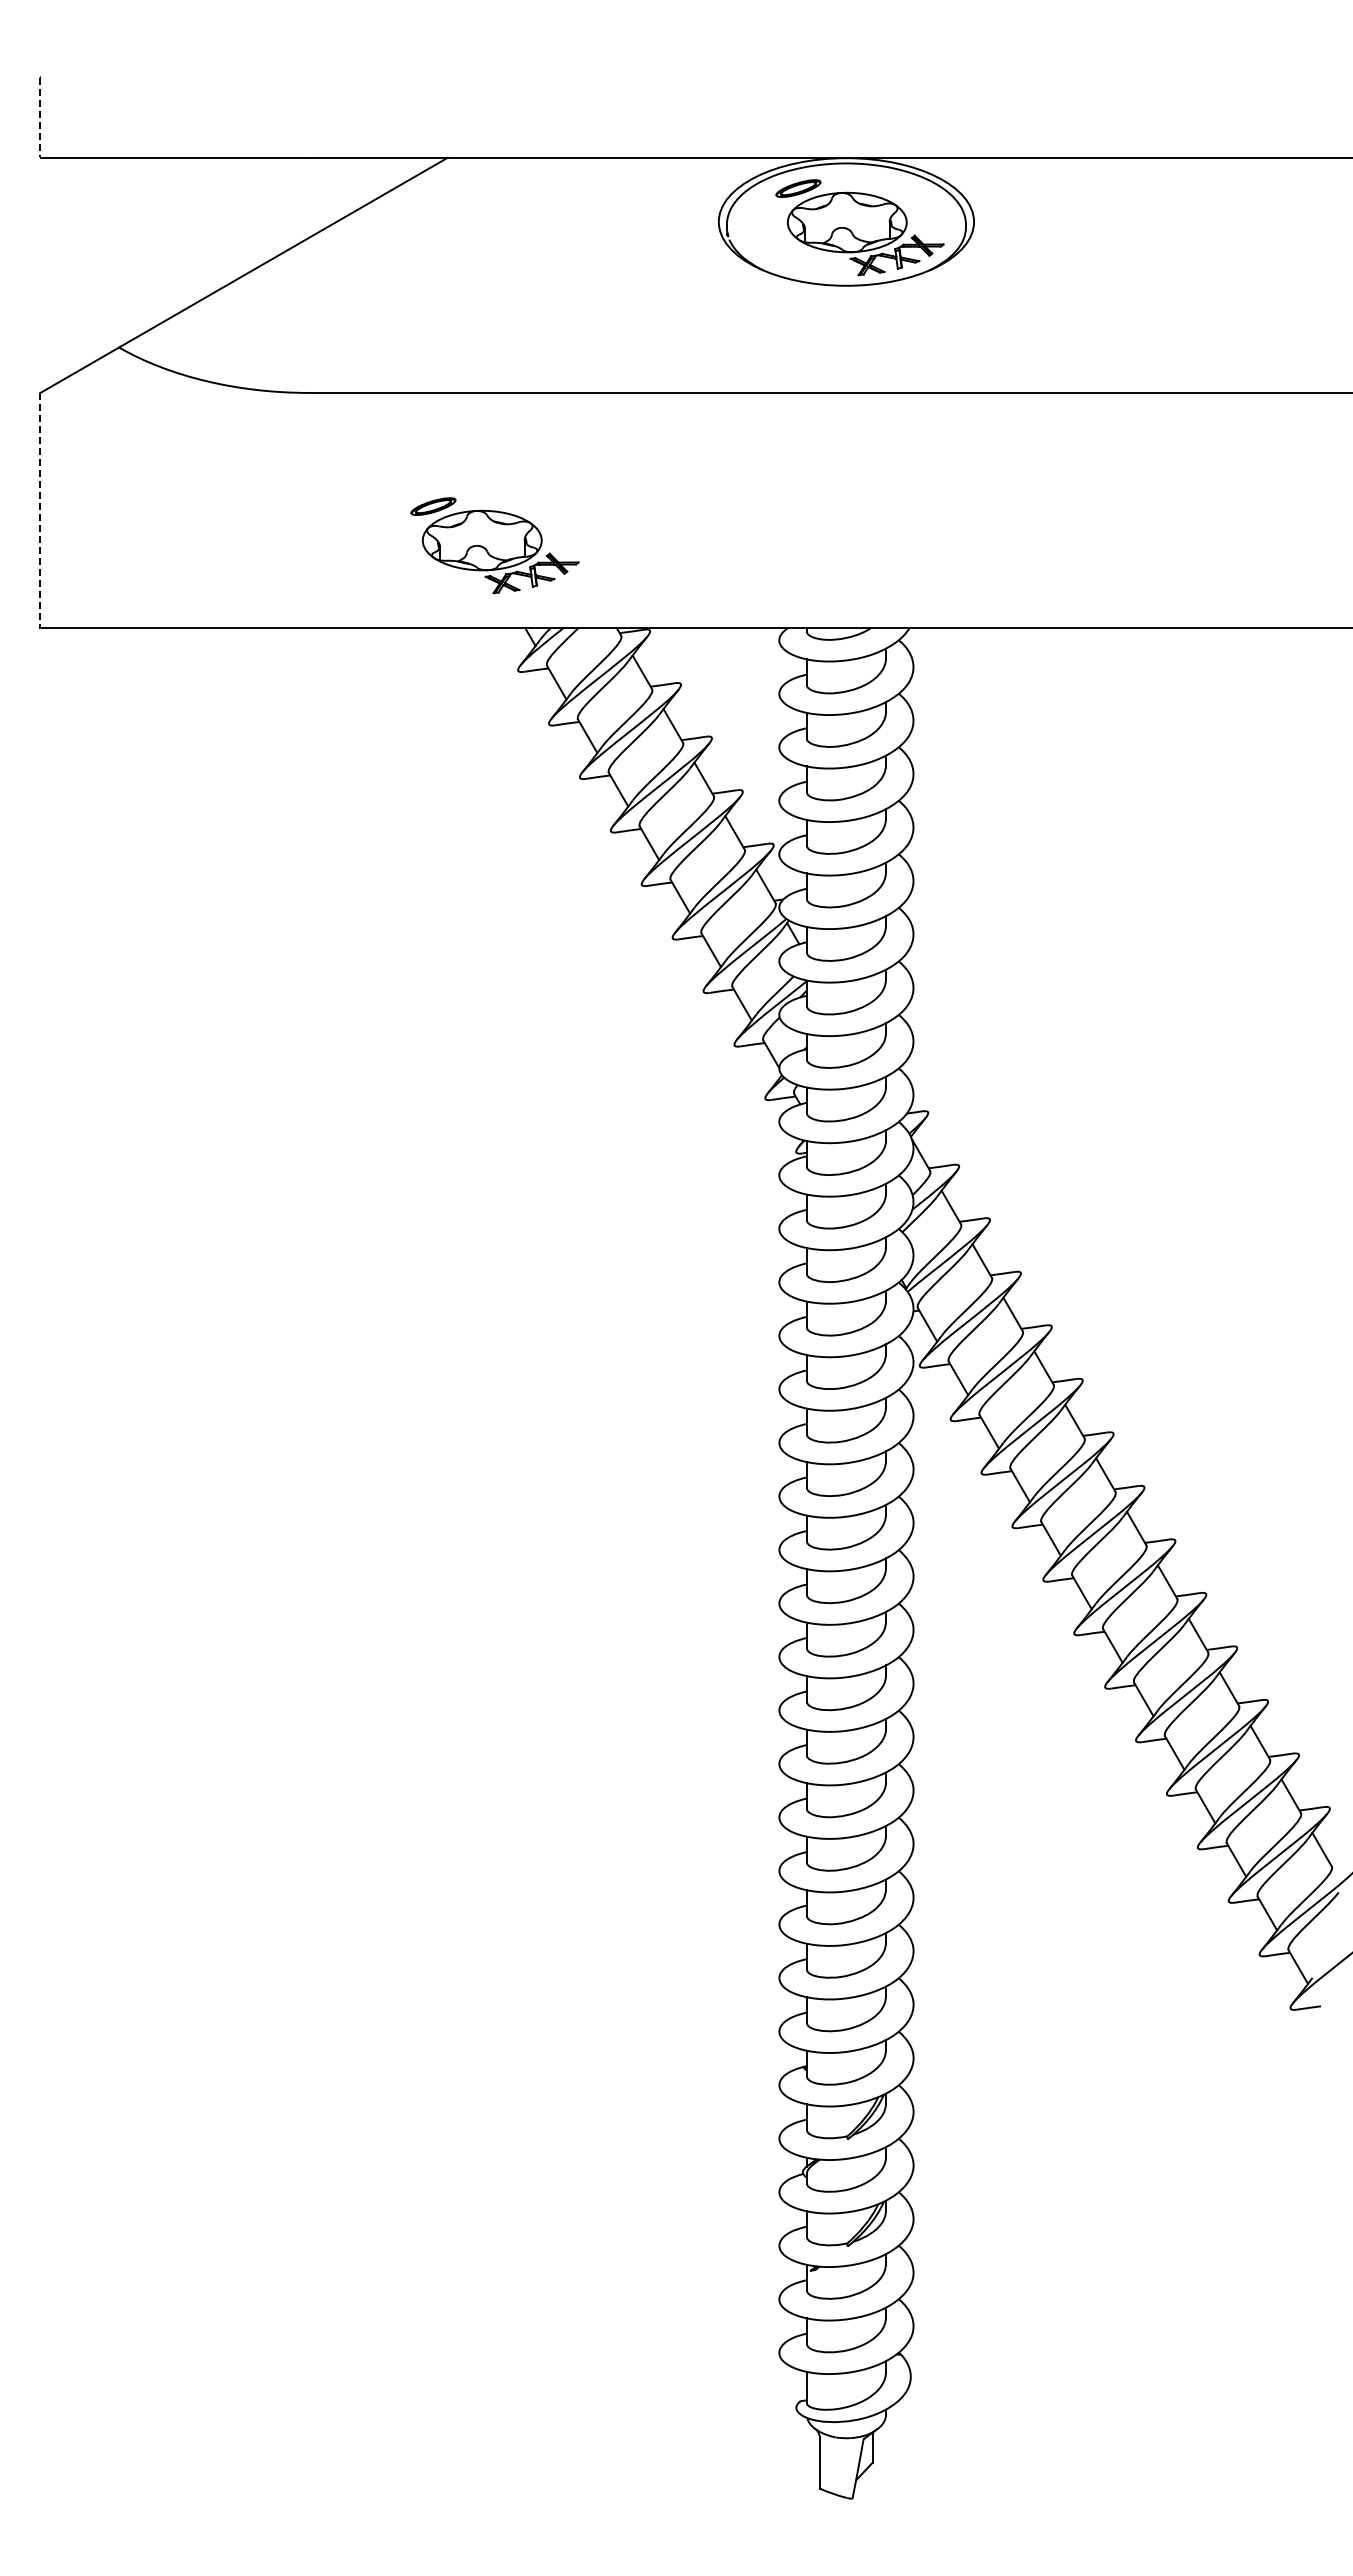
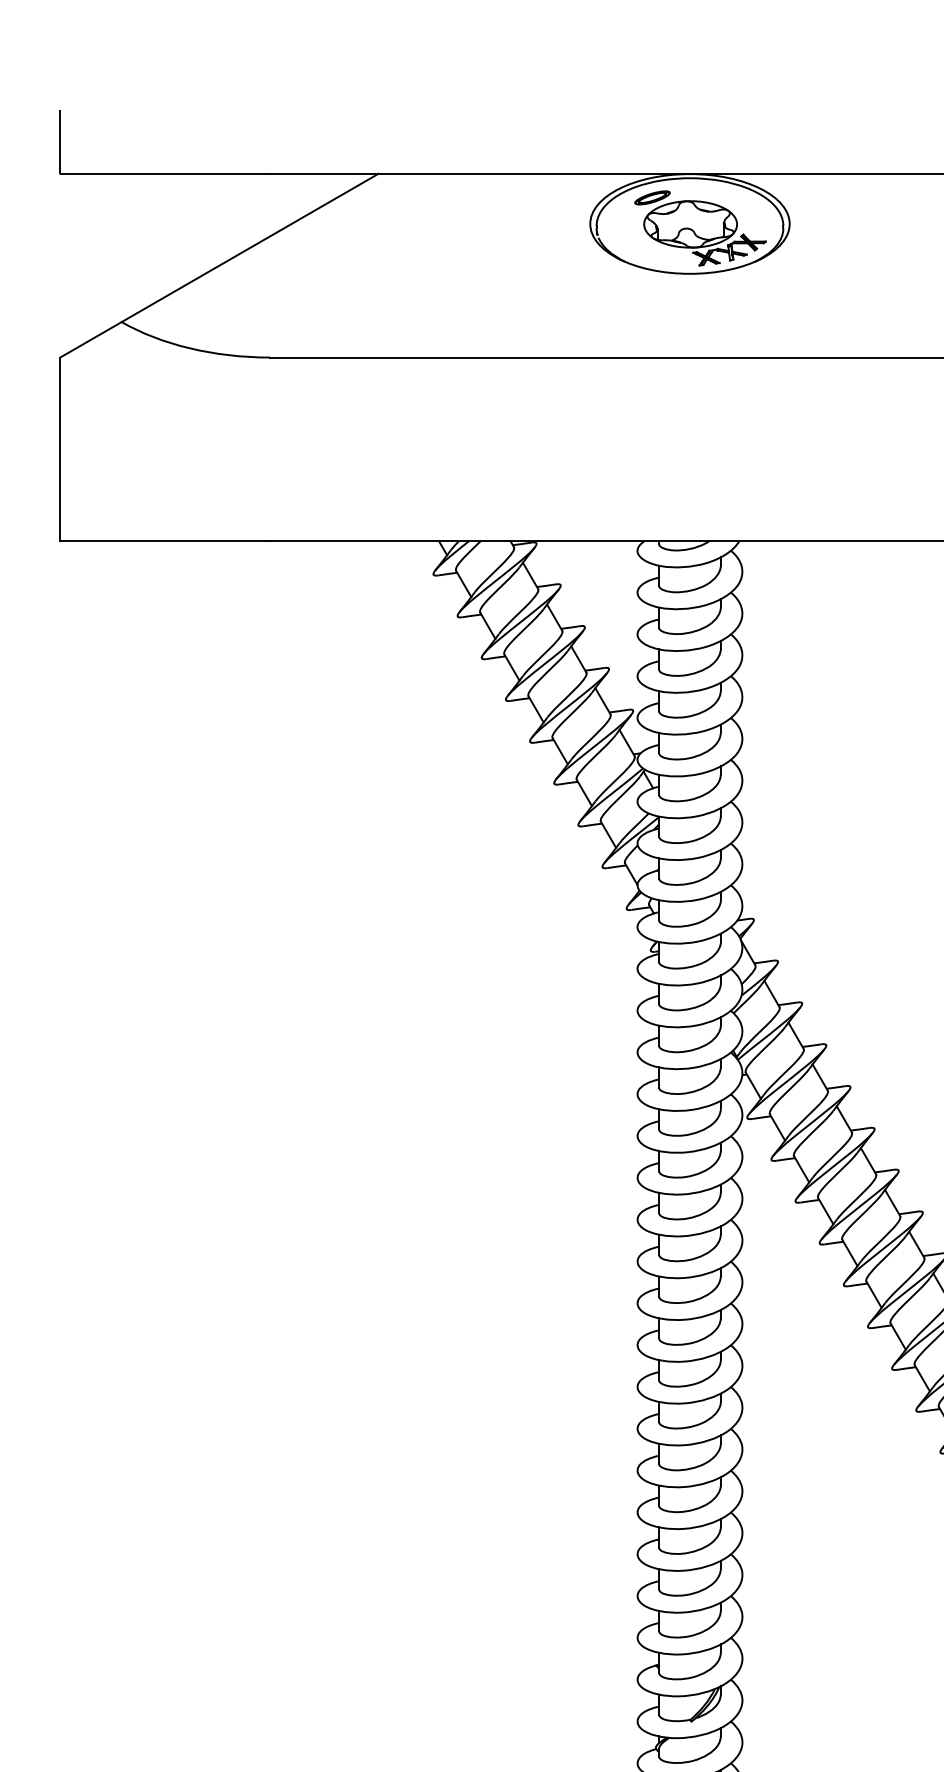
line: (40, 117) -> (60, 142), dashed -> solid
line: (40, 510) -> (60, 449), dashed -> solid
part: (494, 545) -> (415, 476), removed

